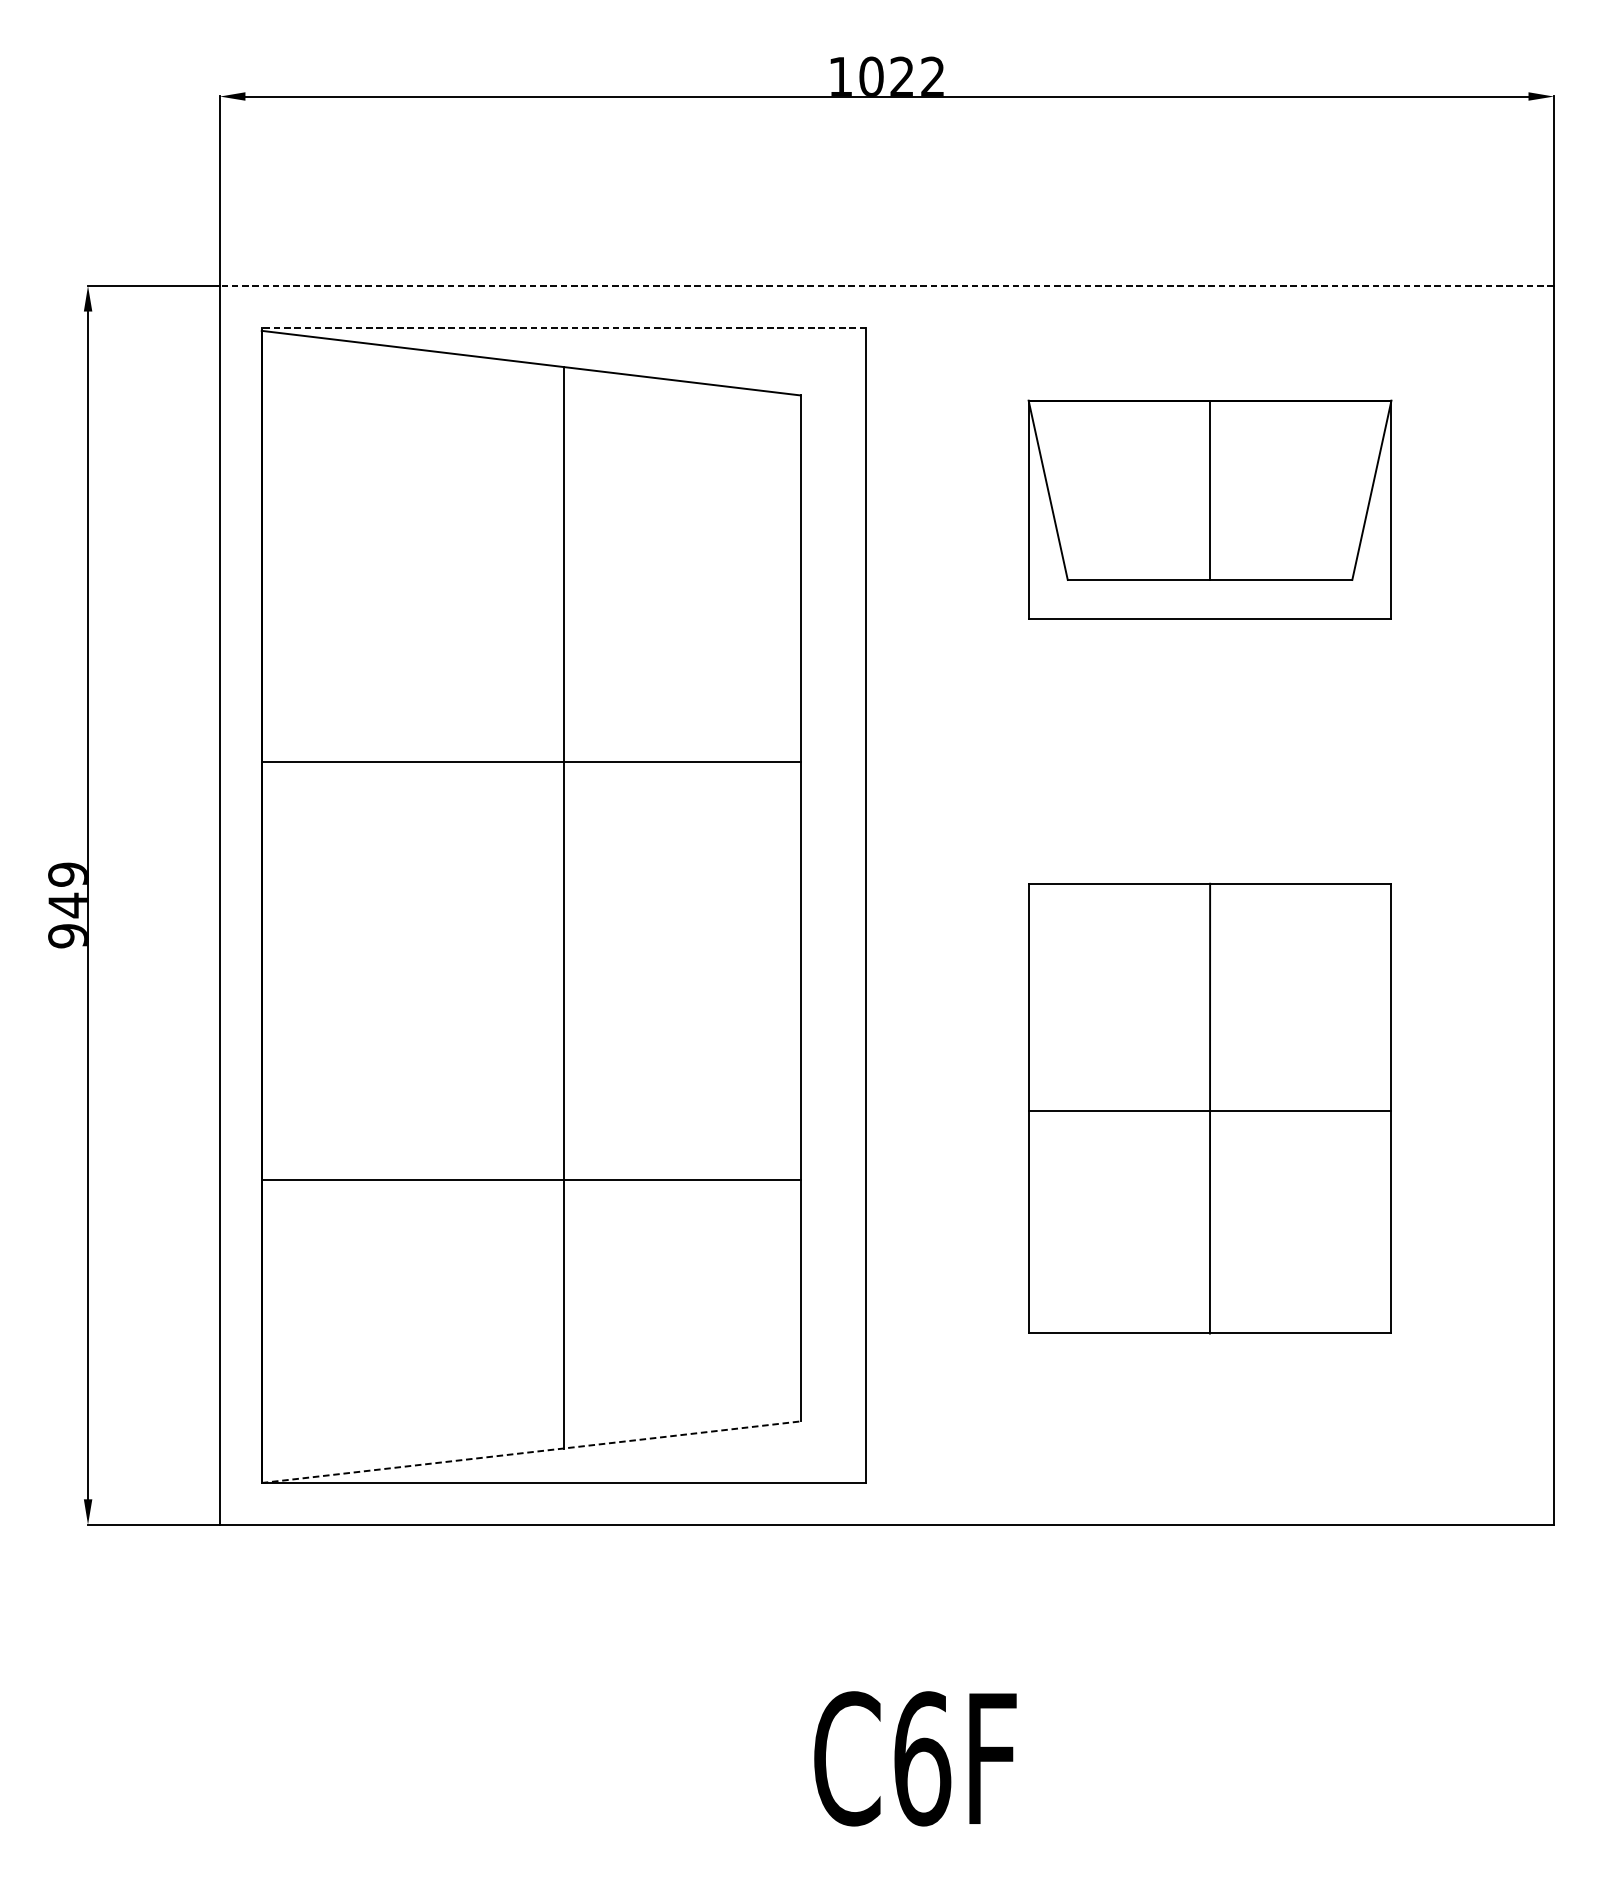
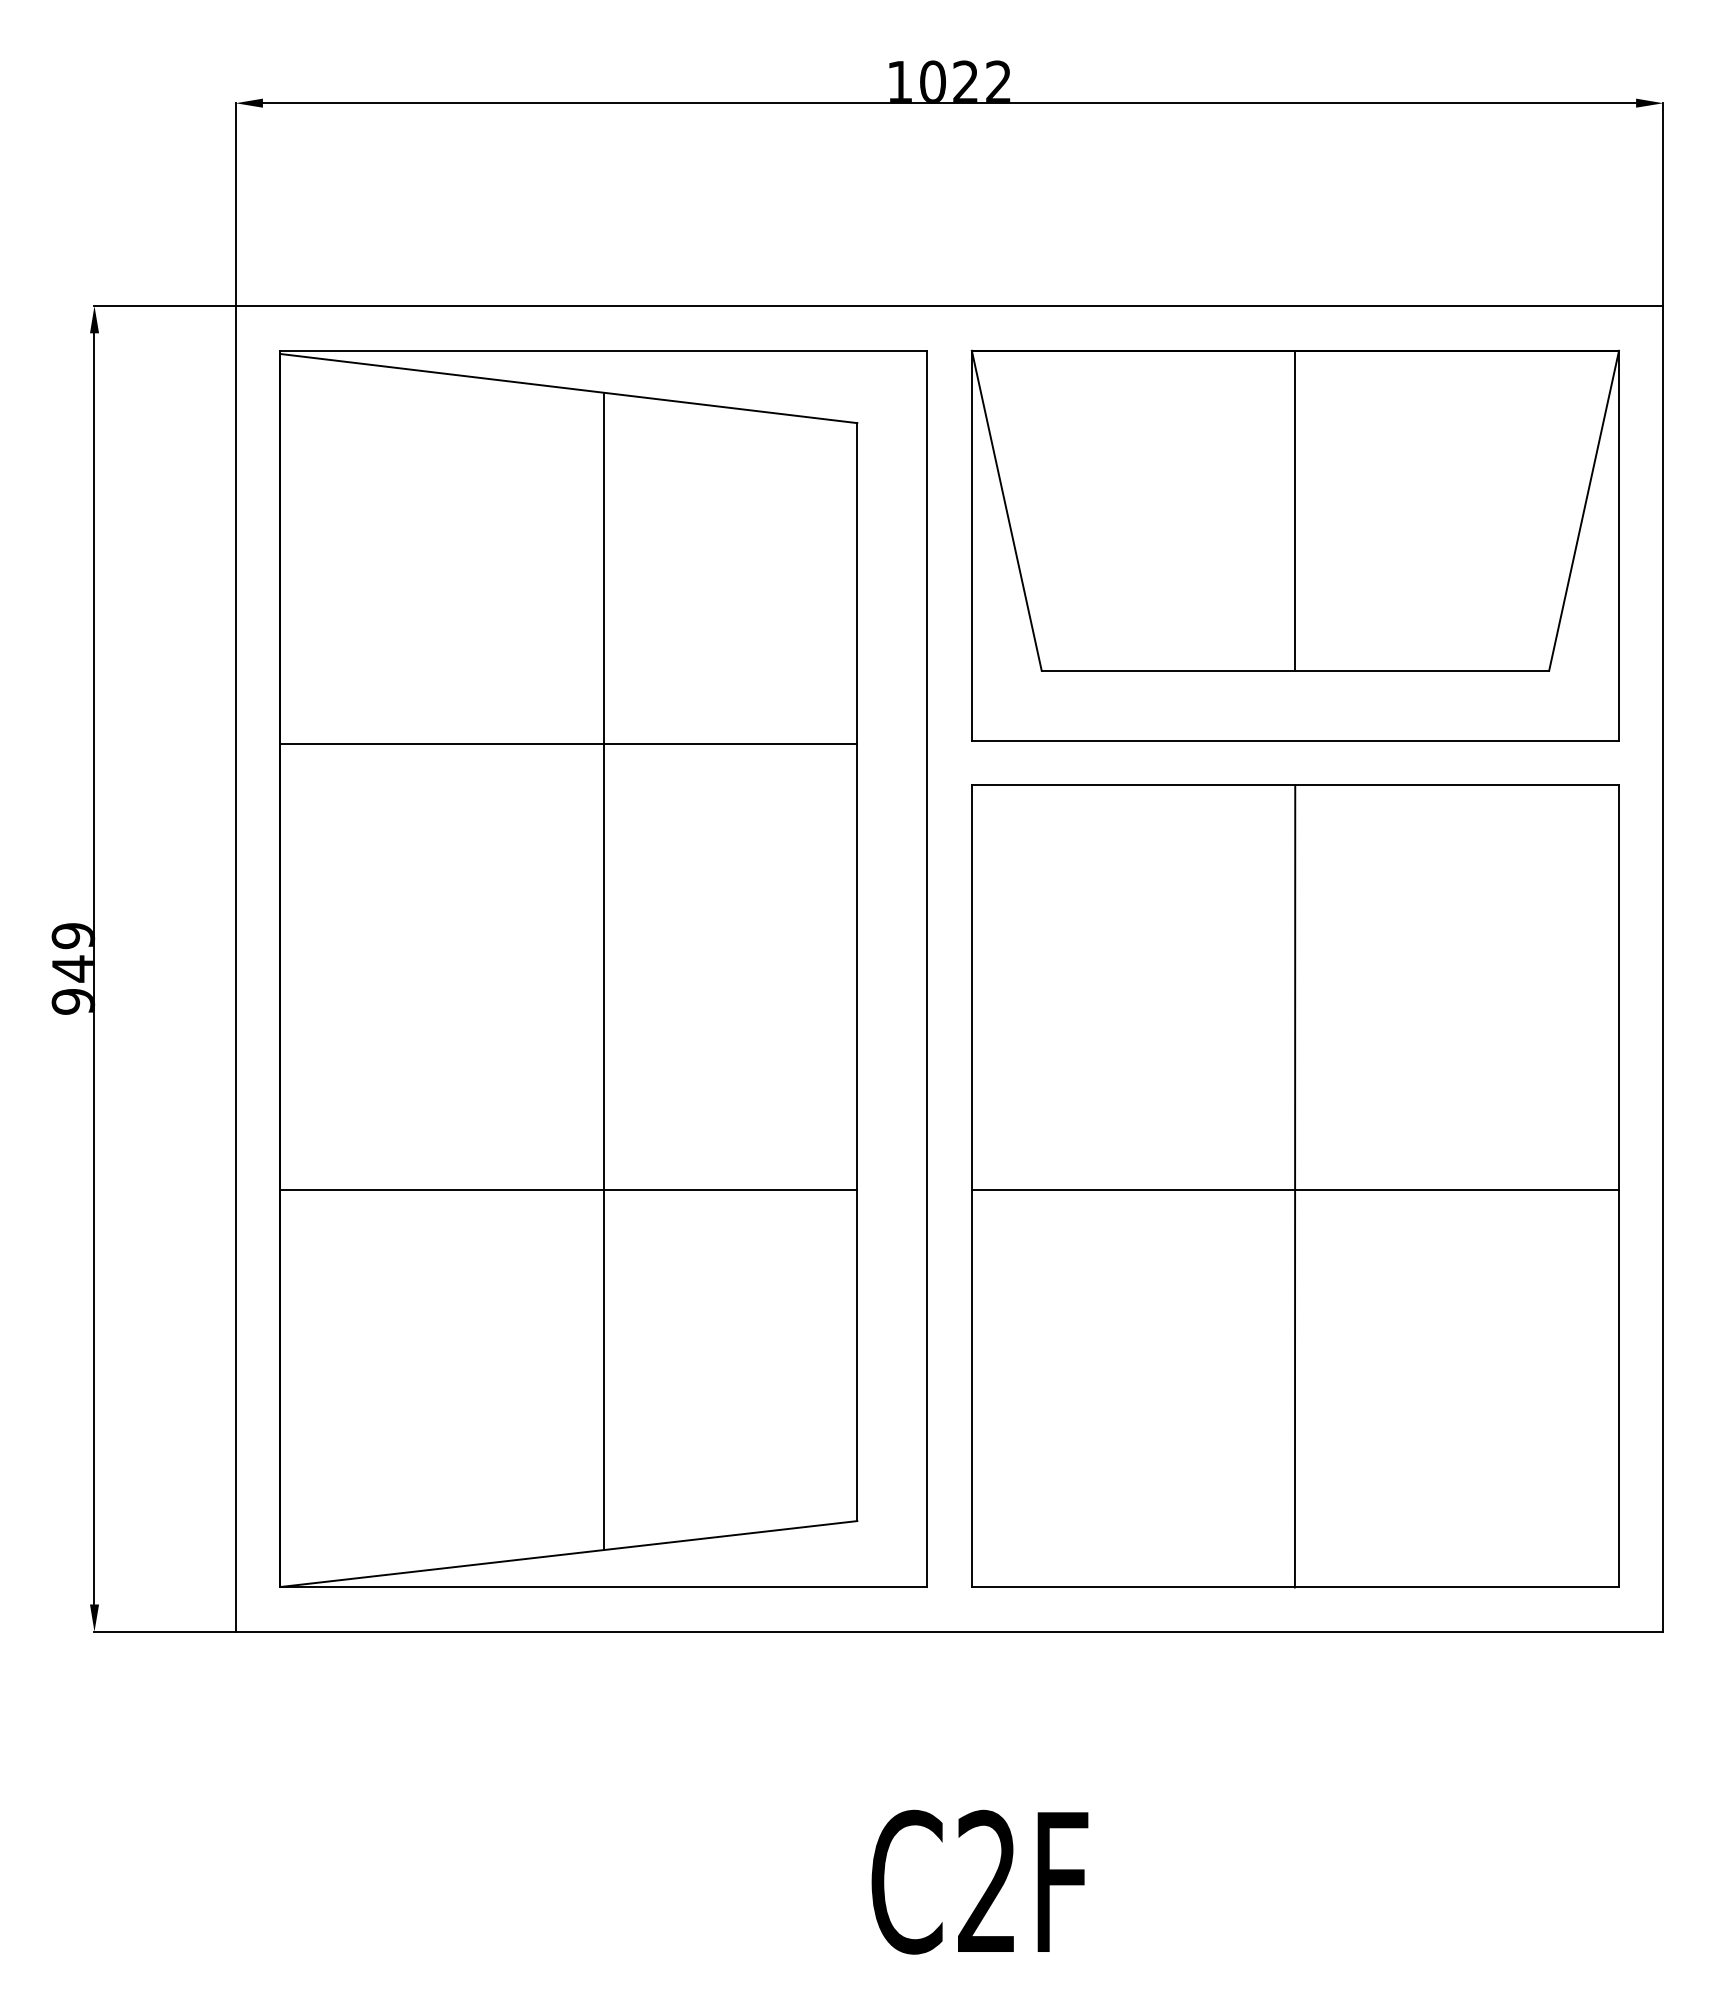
line: (886, 286) -> (949, 306), dashed -> solid
line: (563, 327) -> (603, 350), dashed -> solid
part: (1209, 509) -> (1294, 545), size x1.67
line: (530, 762) -> (568, 744), moved
part: (1210, 1108) -> (1295, 1186), size x1.67
line: (530, 1179) -> (568, 1189), moved
line: (531, 1452) -> (569, 1554), dashed -> solid
text: (922, 1758) -> (987, 1881), C6F -> C2F

